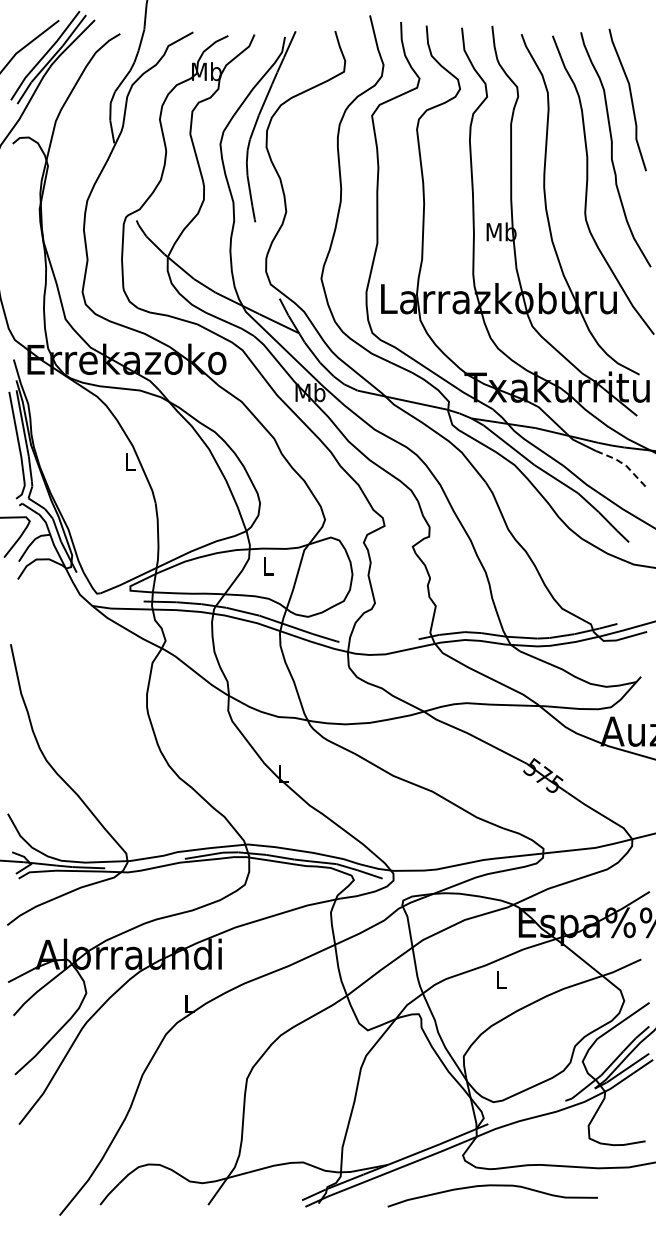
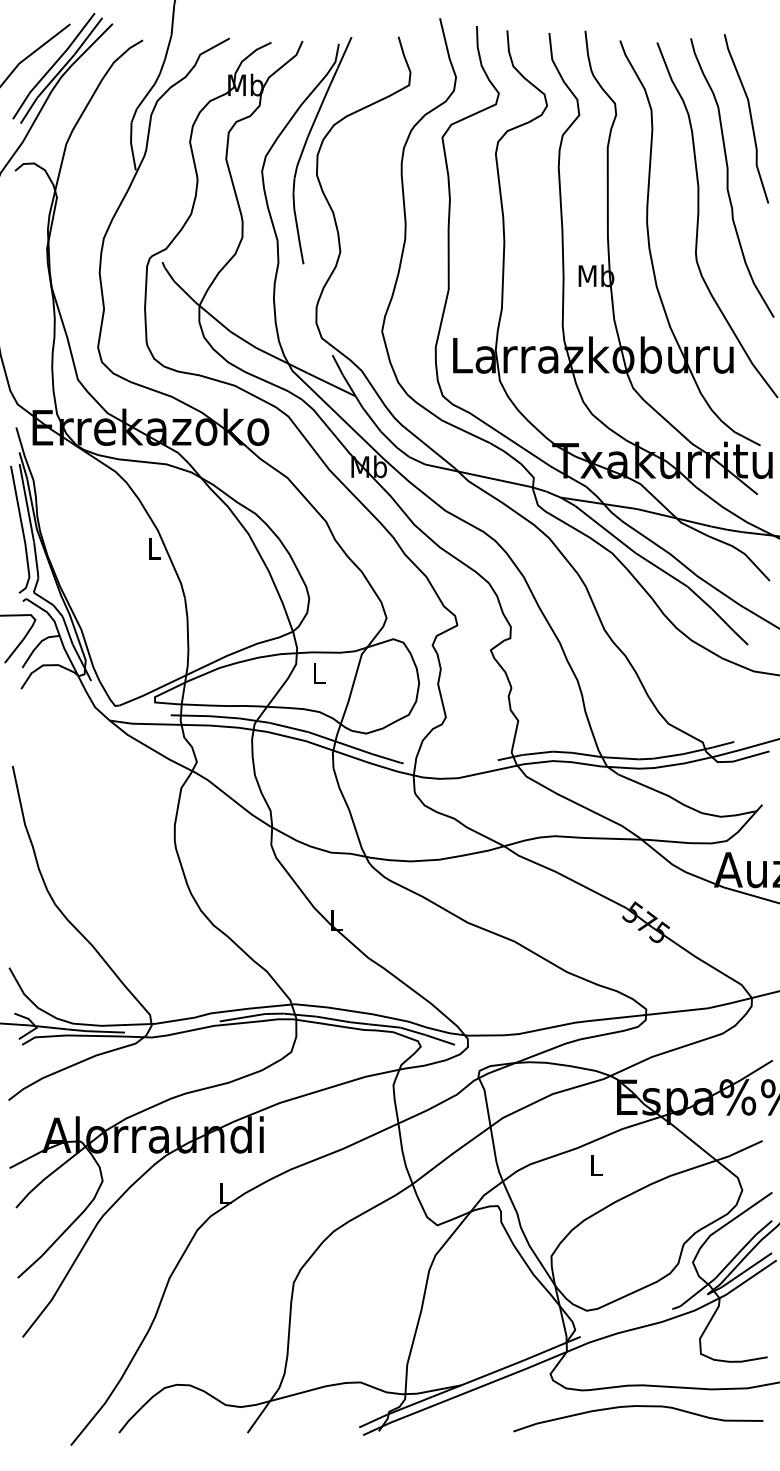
line: (624, 464) -> (742, 552), dashed -> solid
curve: (492, 1186) -> (637, 1407), moved

